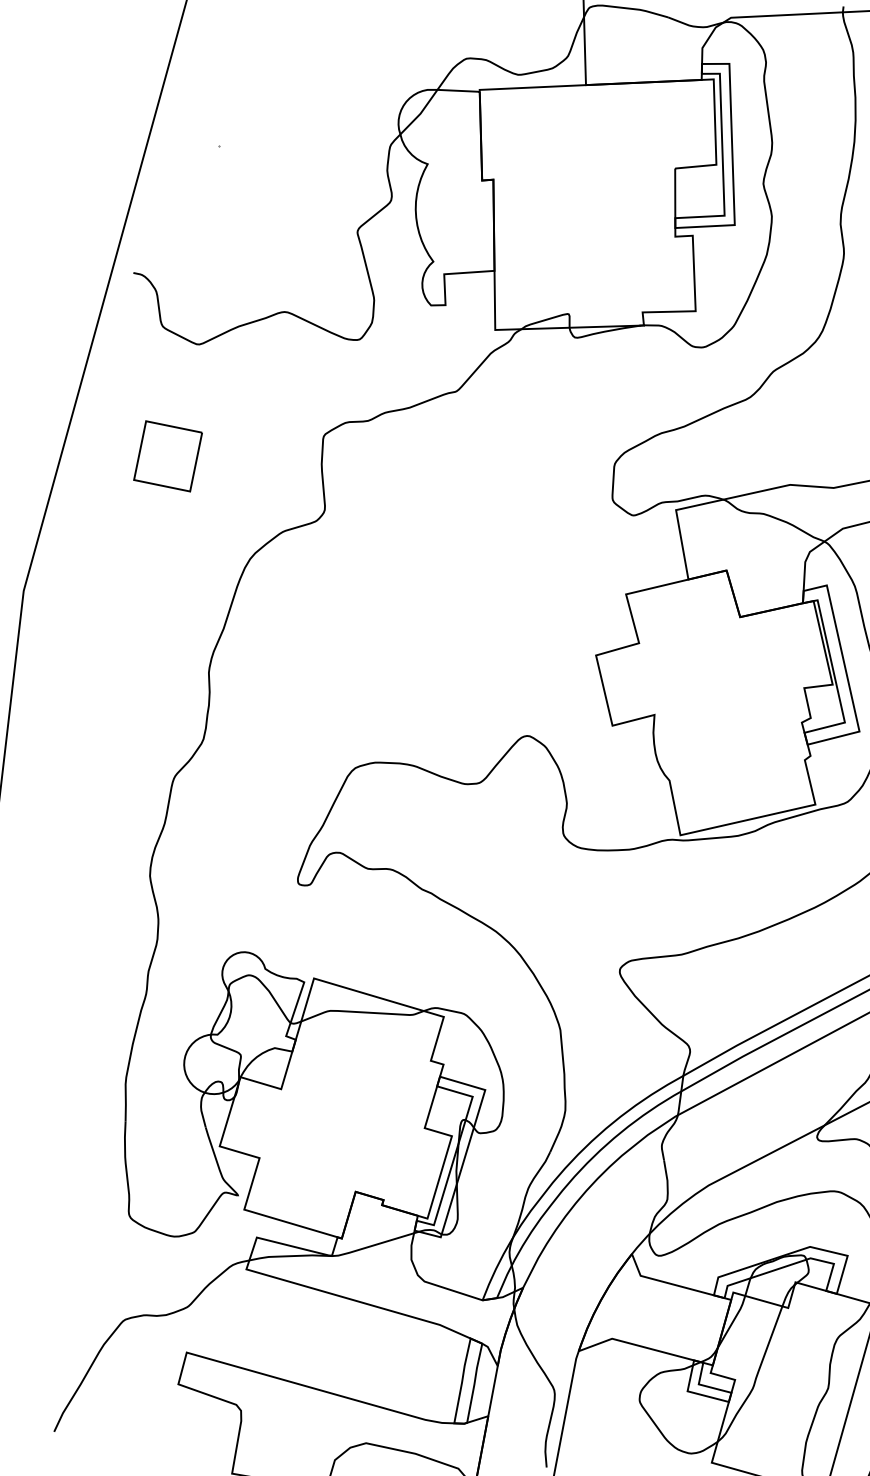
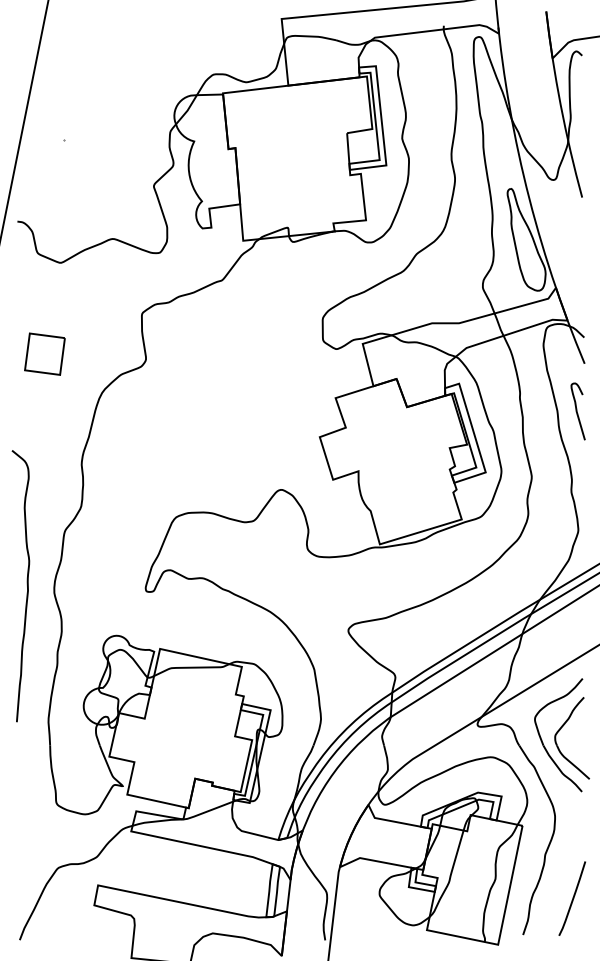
part: (167, 455) -> (44, 353), moved
curve: (106, 859) -> (26, 584), added

